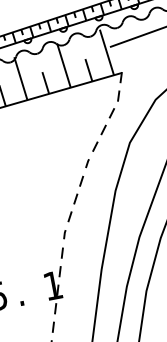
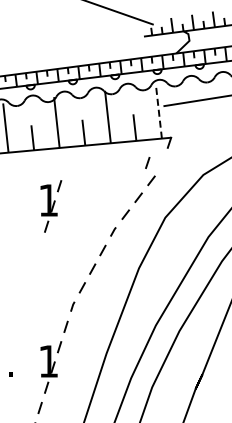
line: (106, 52) -> (158, 111), solid -> dashed
line: (118, 95) -> (147, 162), moved
part: (30, 151) -> (51, 206), added

